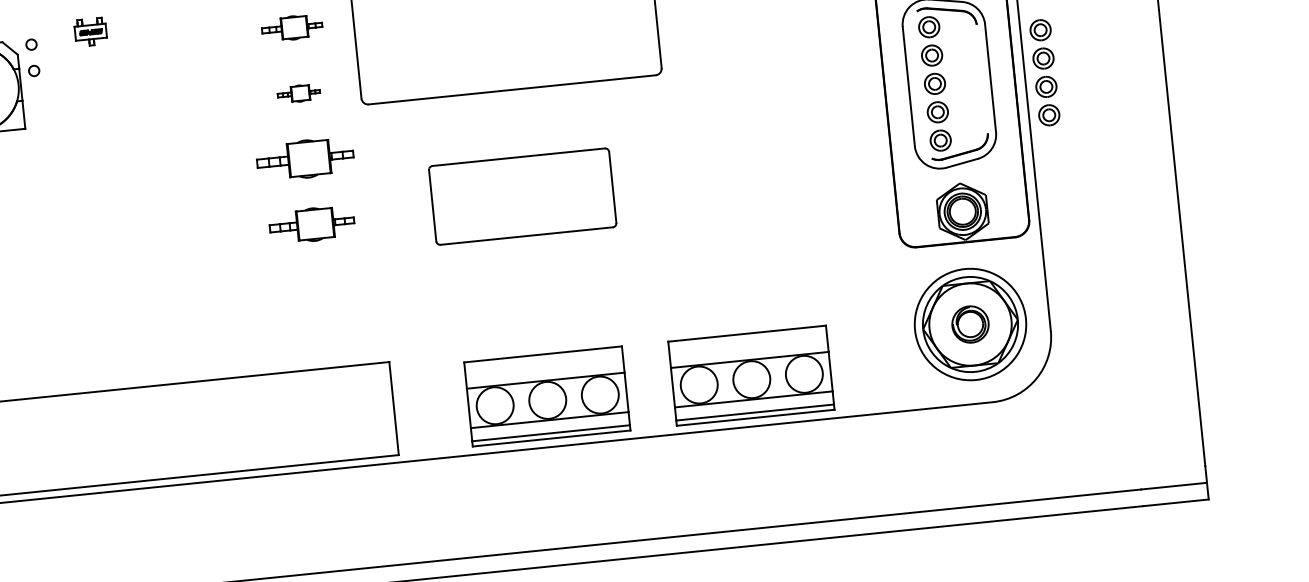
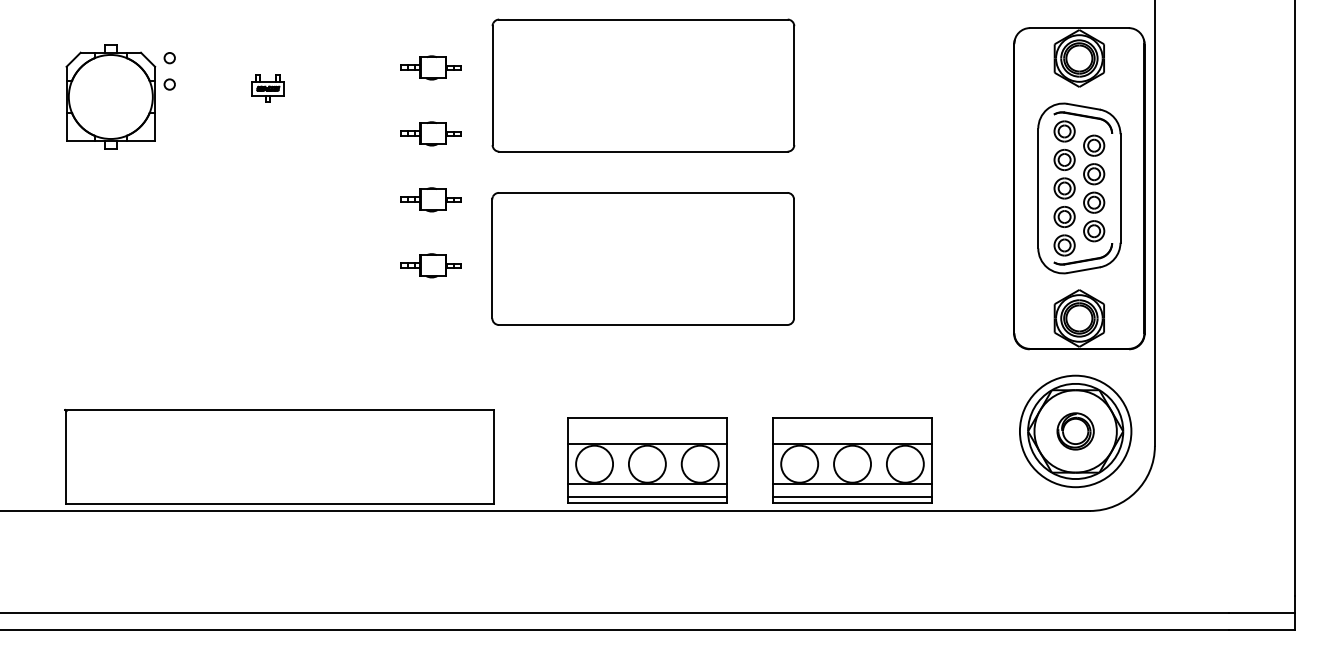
part: (90, 32) -> (267, 88), moved
part: (1045, 72) -> (1094, 188), moved
part: (298, 93) -> (430, 133), size x1.43
part: (305, 158) -> (430, 199), size x0.62
part: (522, 196) -> (642, 258), size x1.67
part: (311, 224) -> (430, 265), size x0.71

